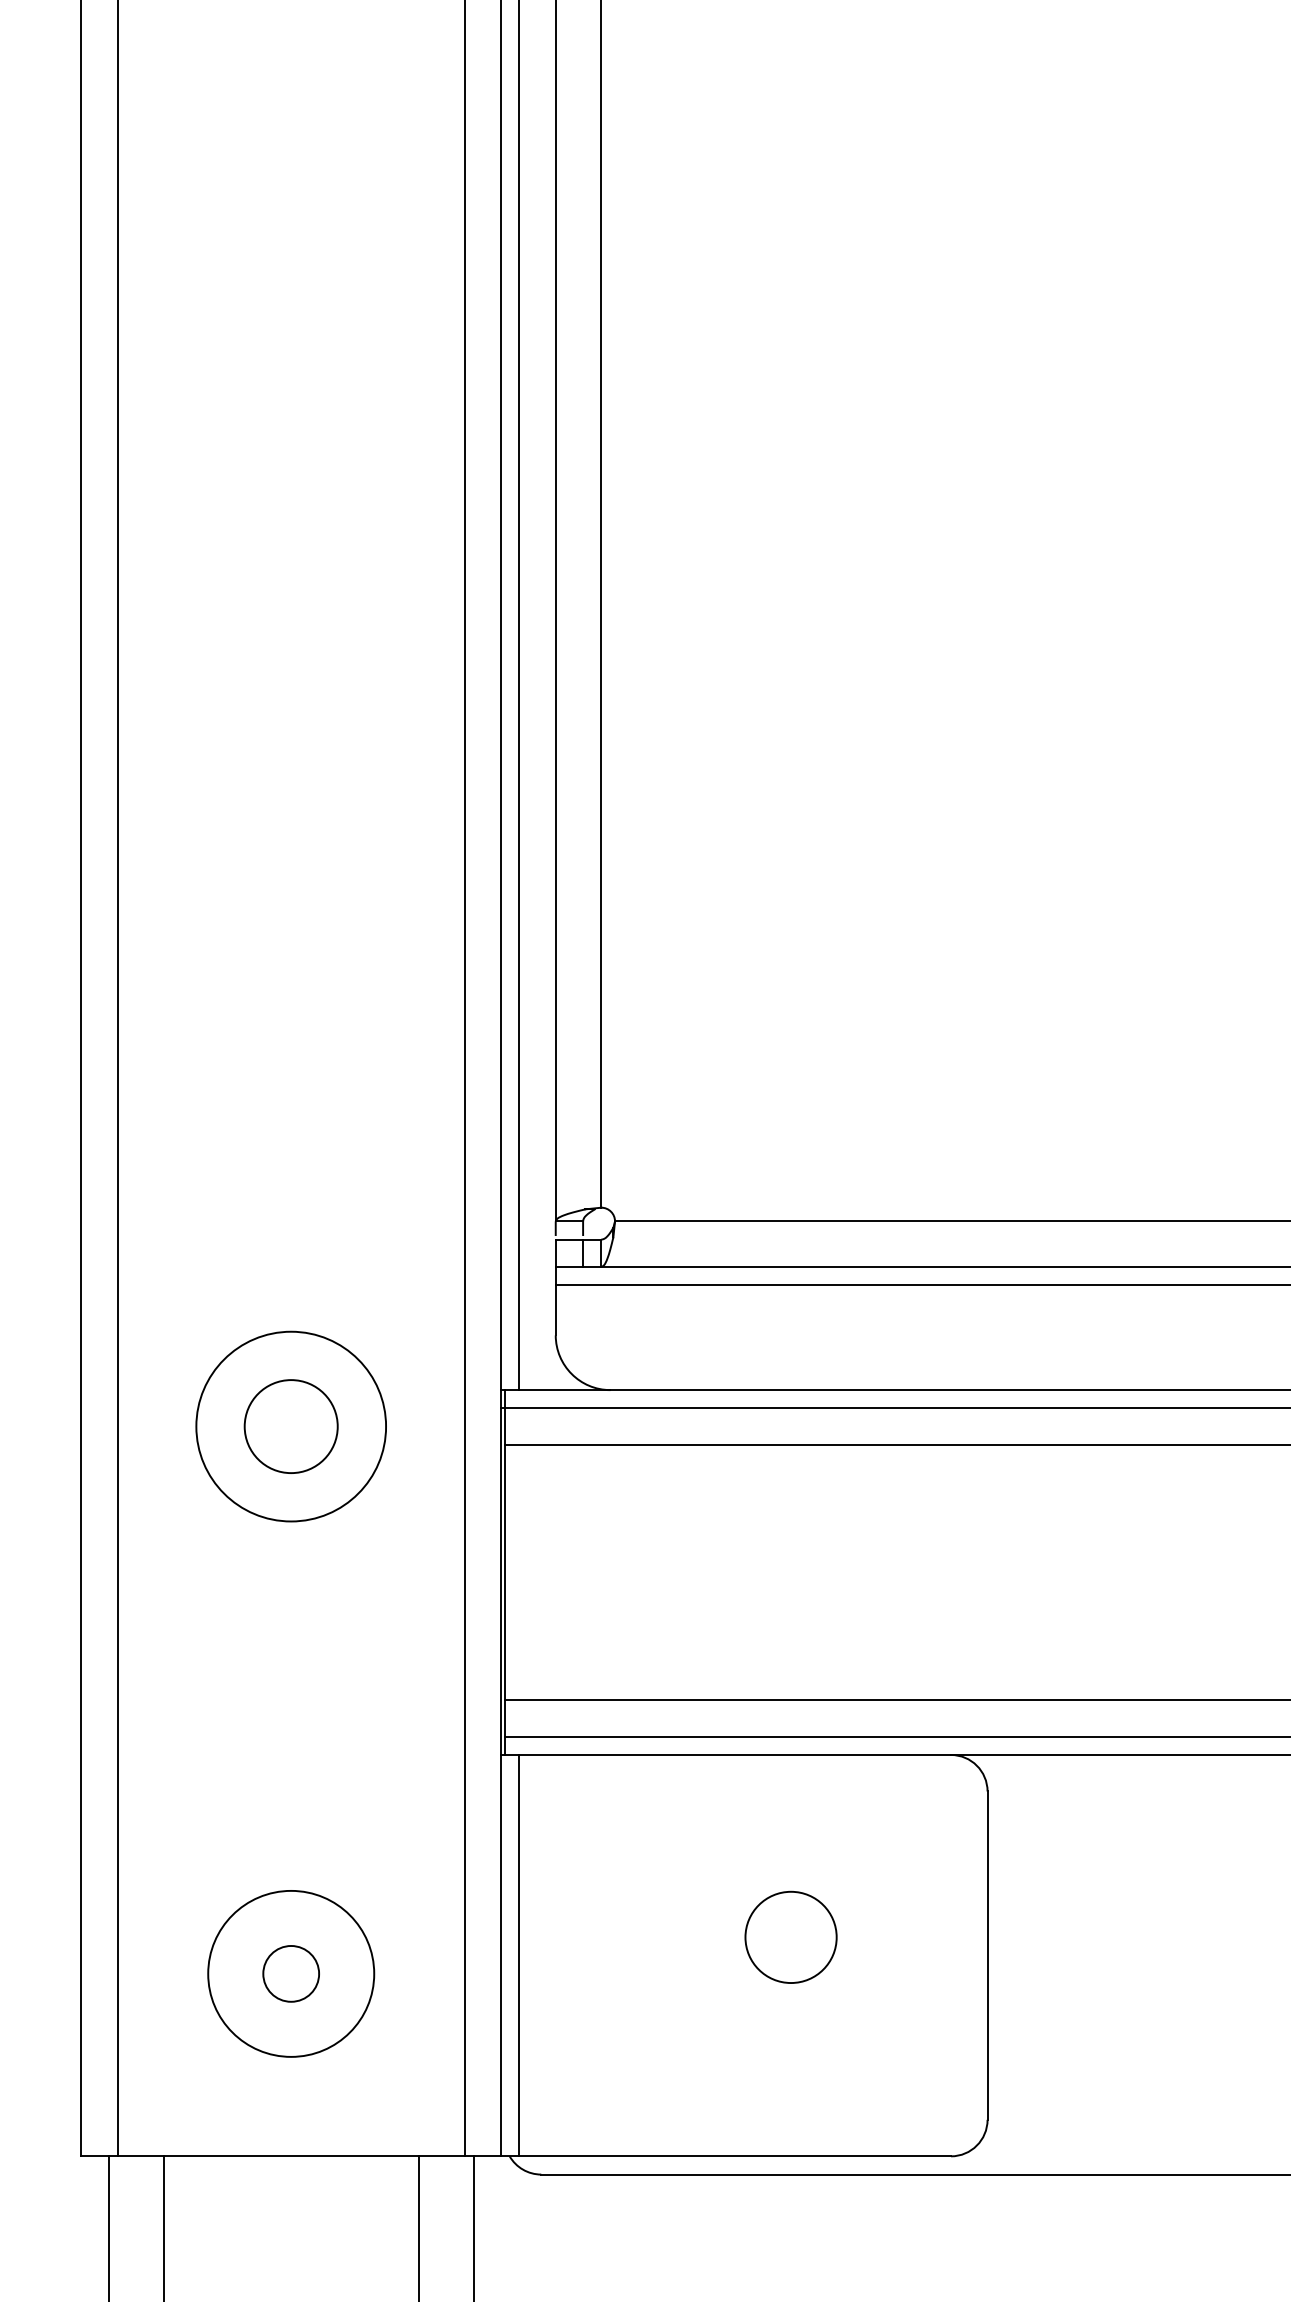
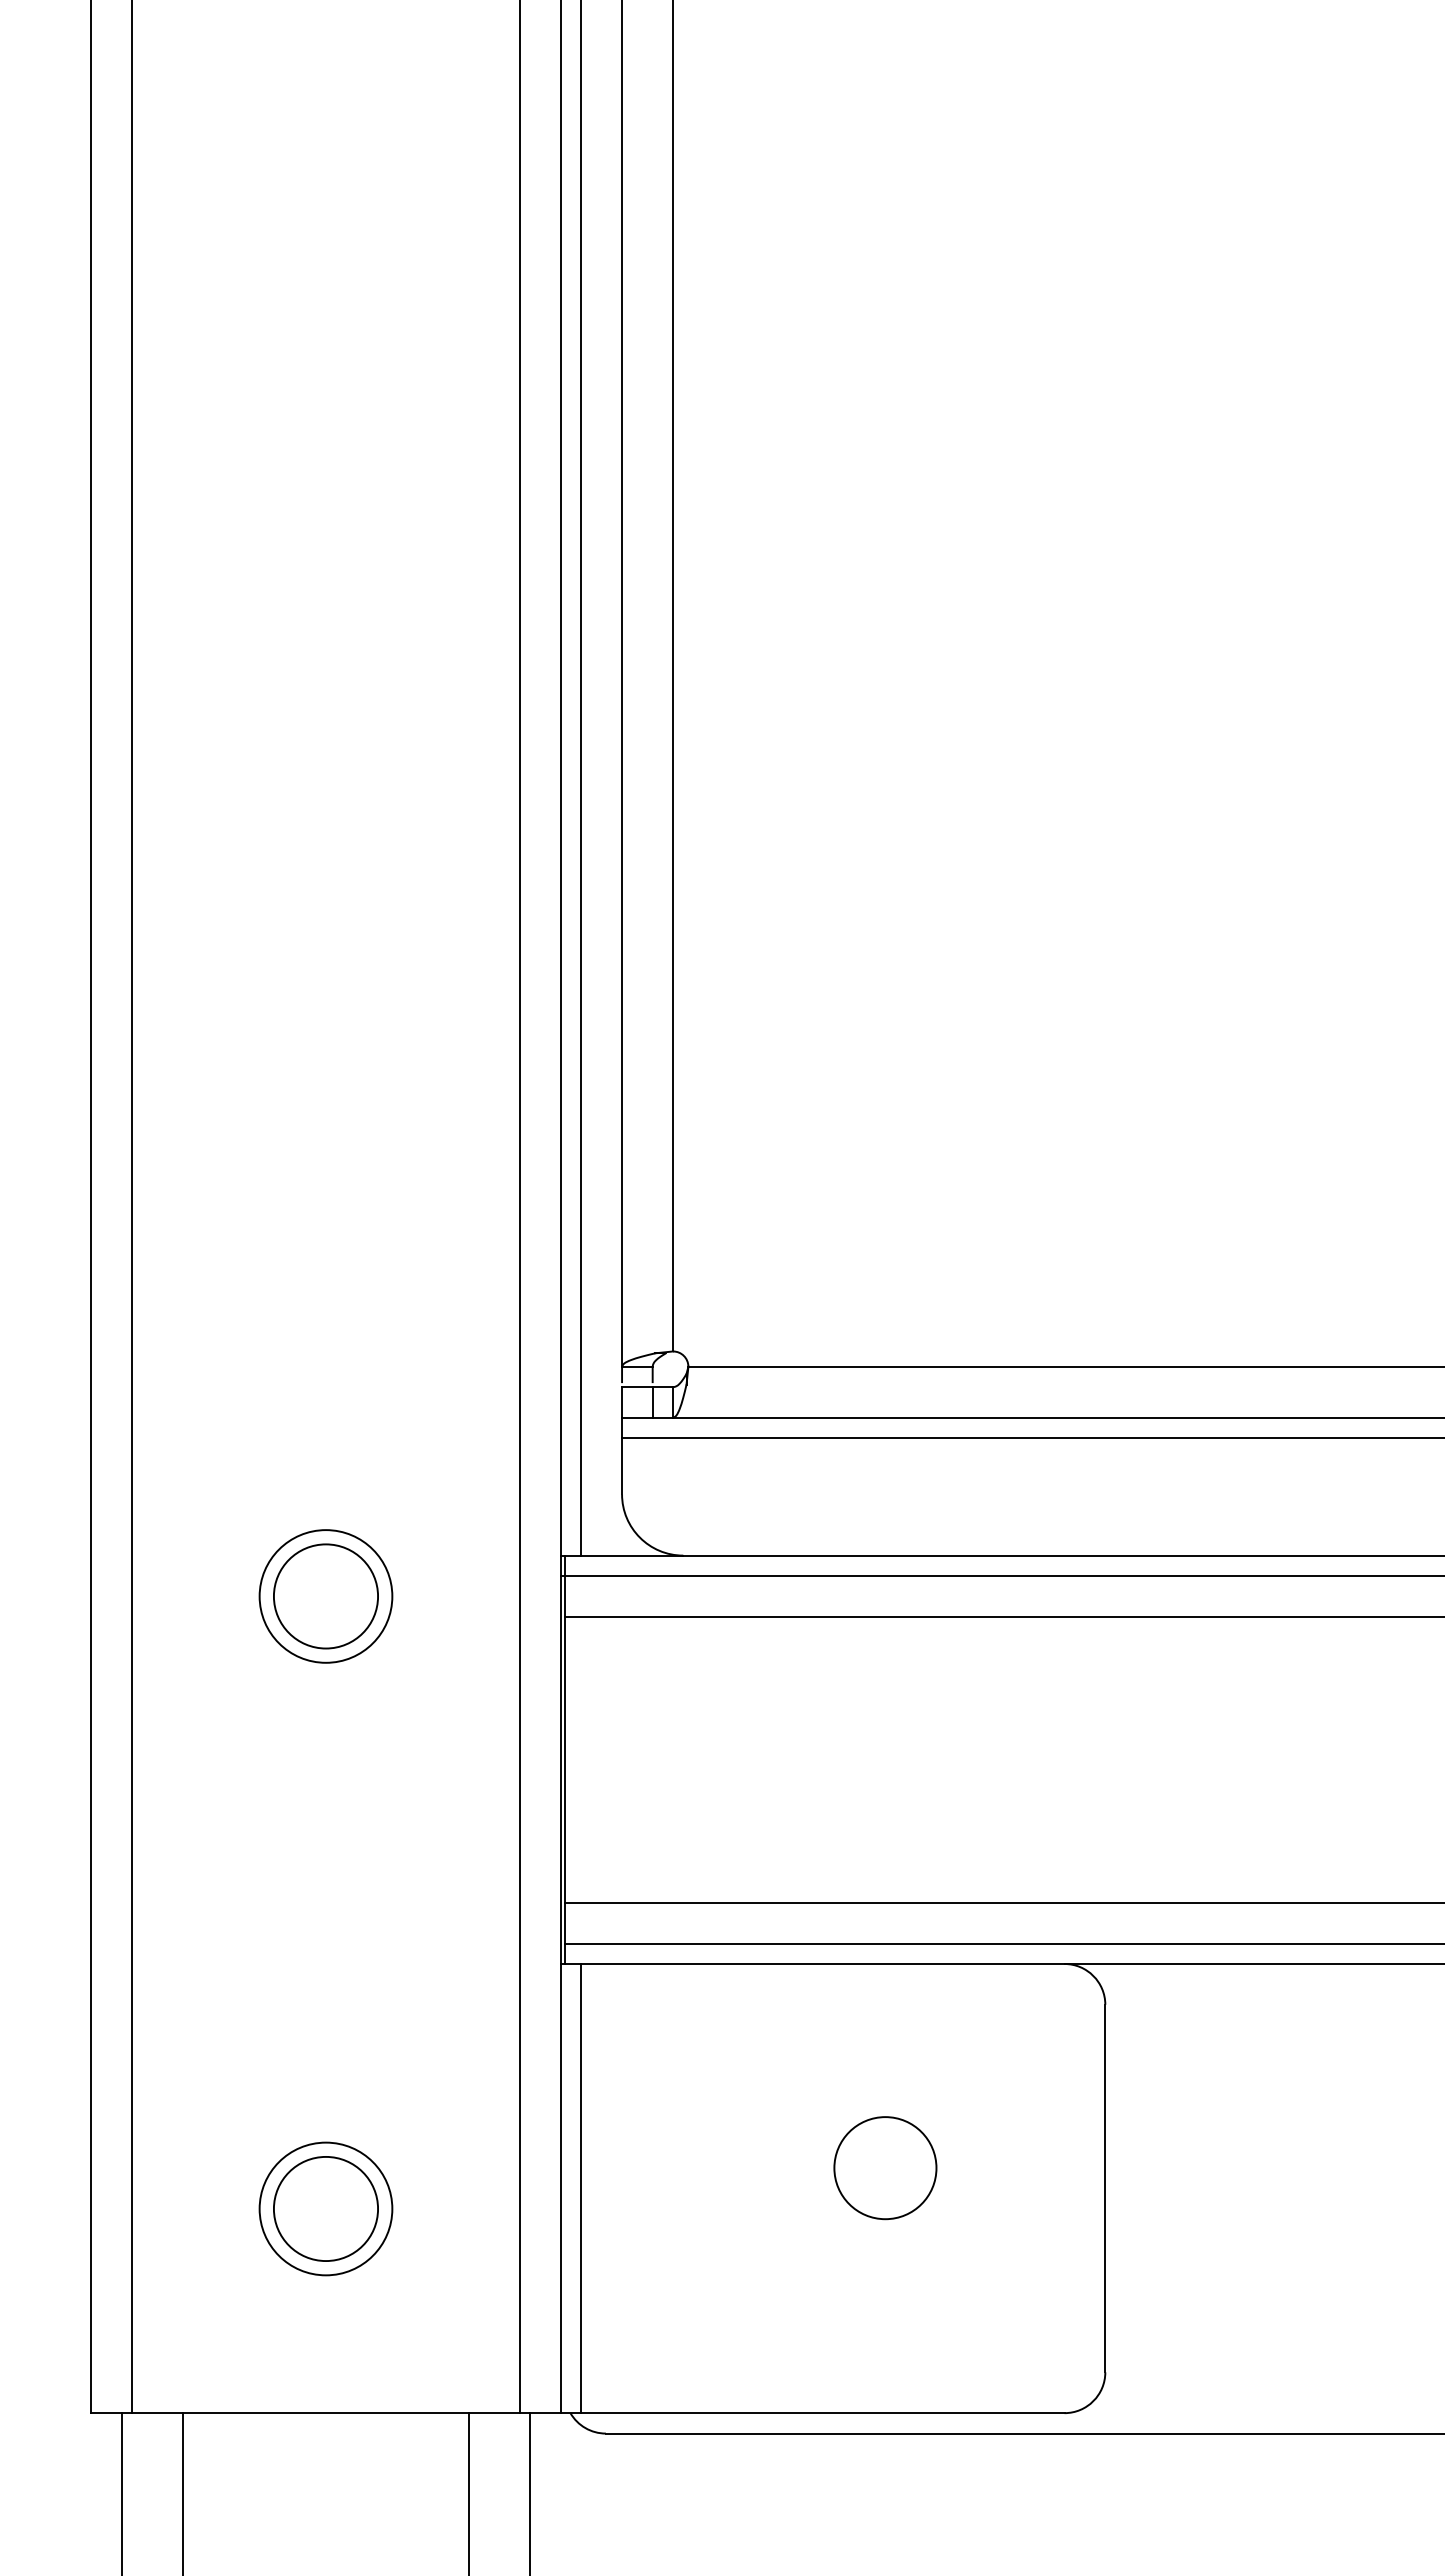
circle: (290, 1426) -> (325, 1596), size x0.62
circle: (290, 1973) -> (325, 2208), size x0.71
circle: (290, 1973) -> (325, 2208), size x1.67

